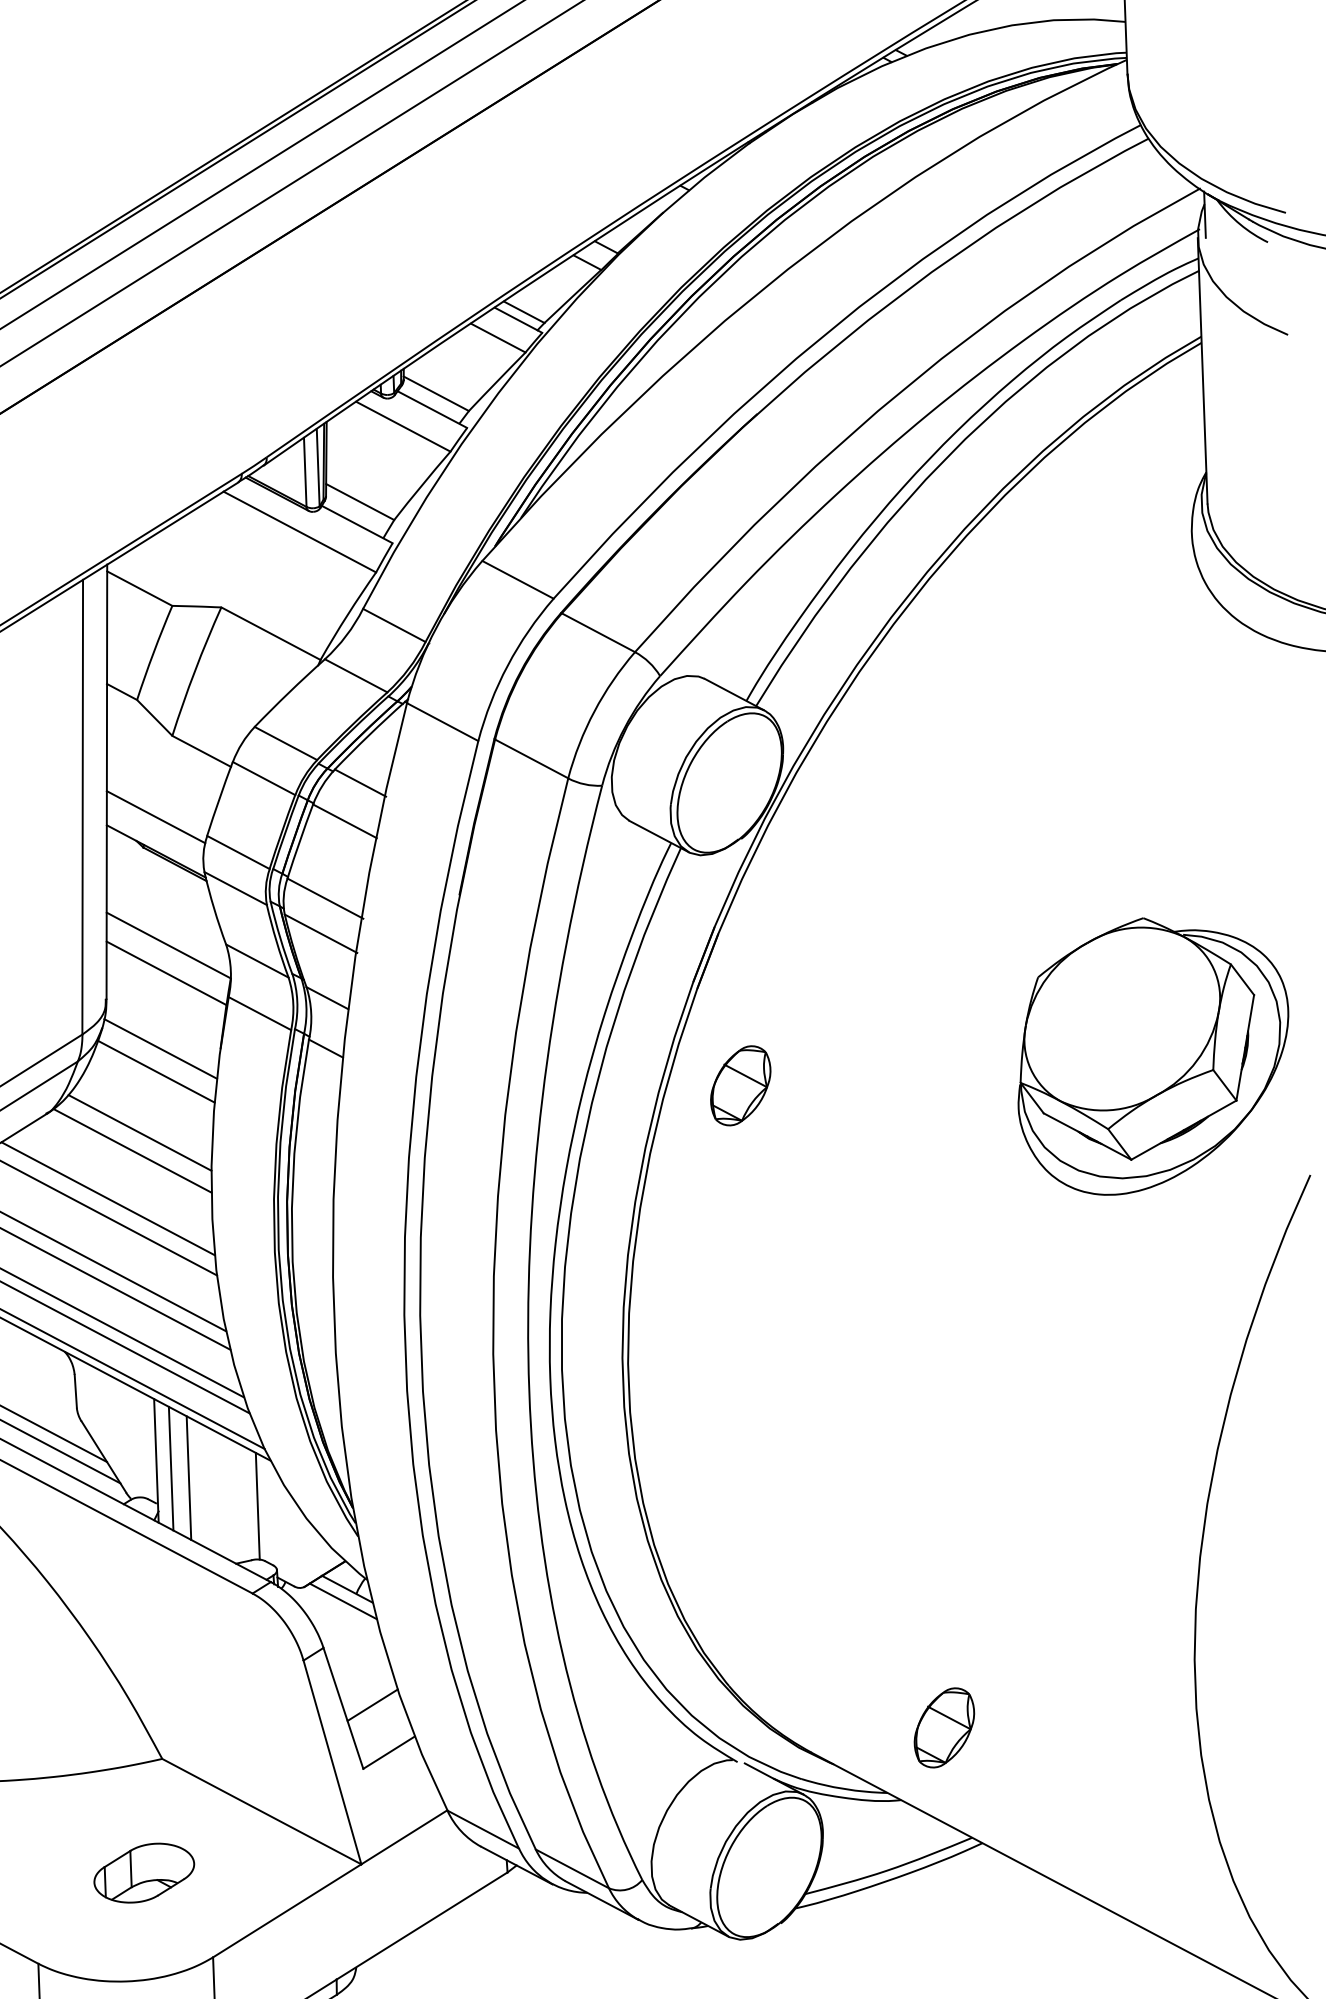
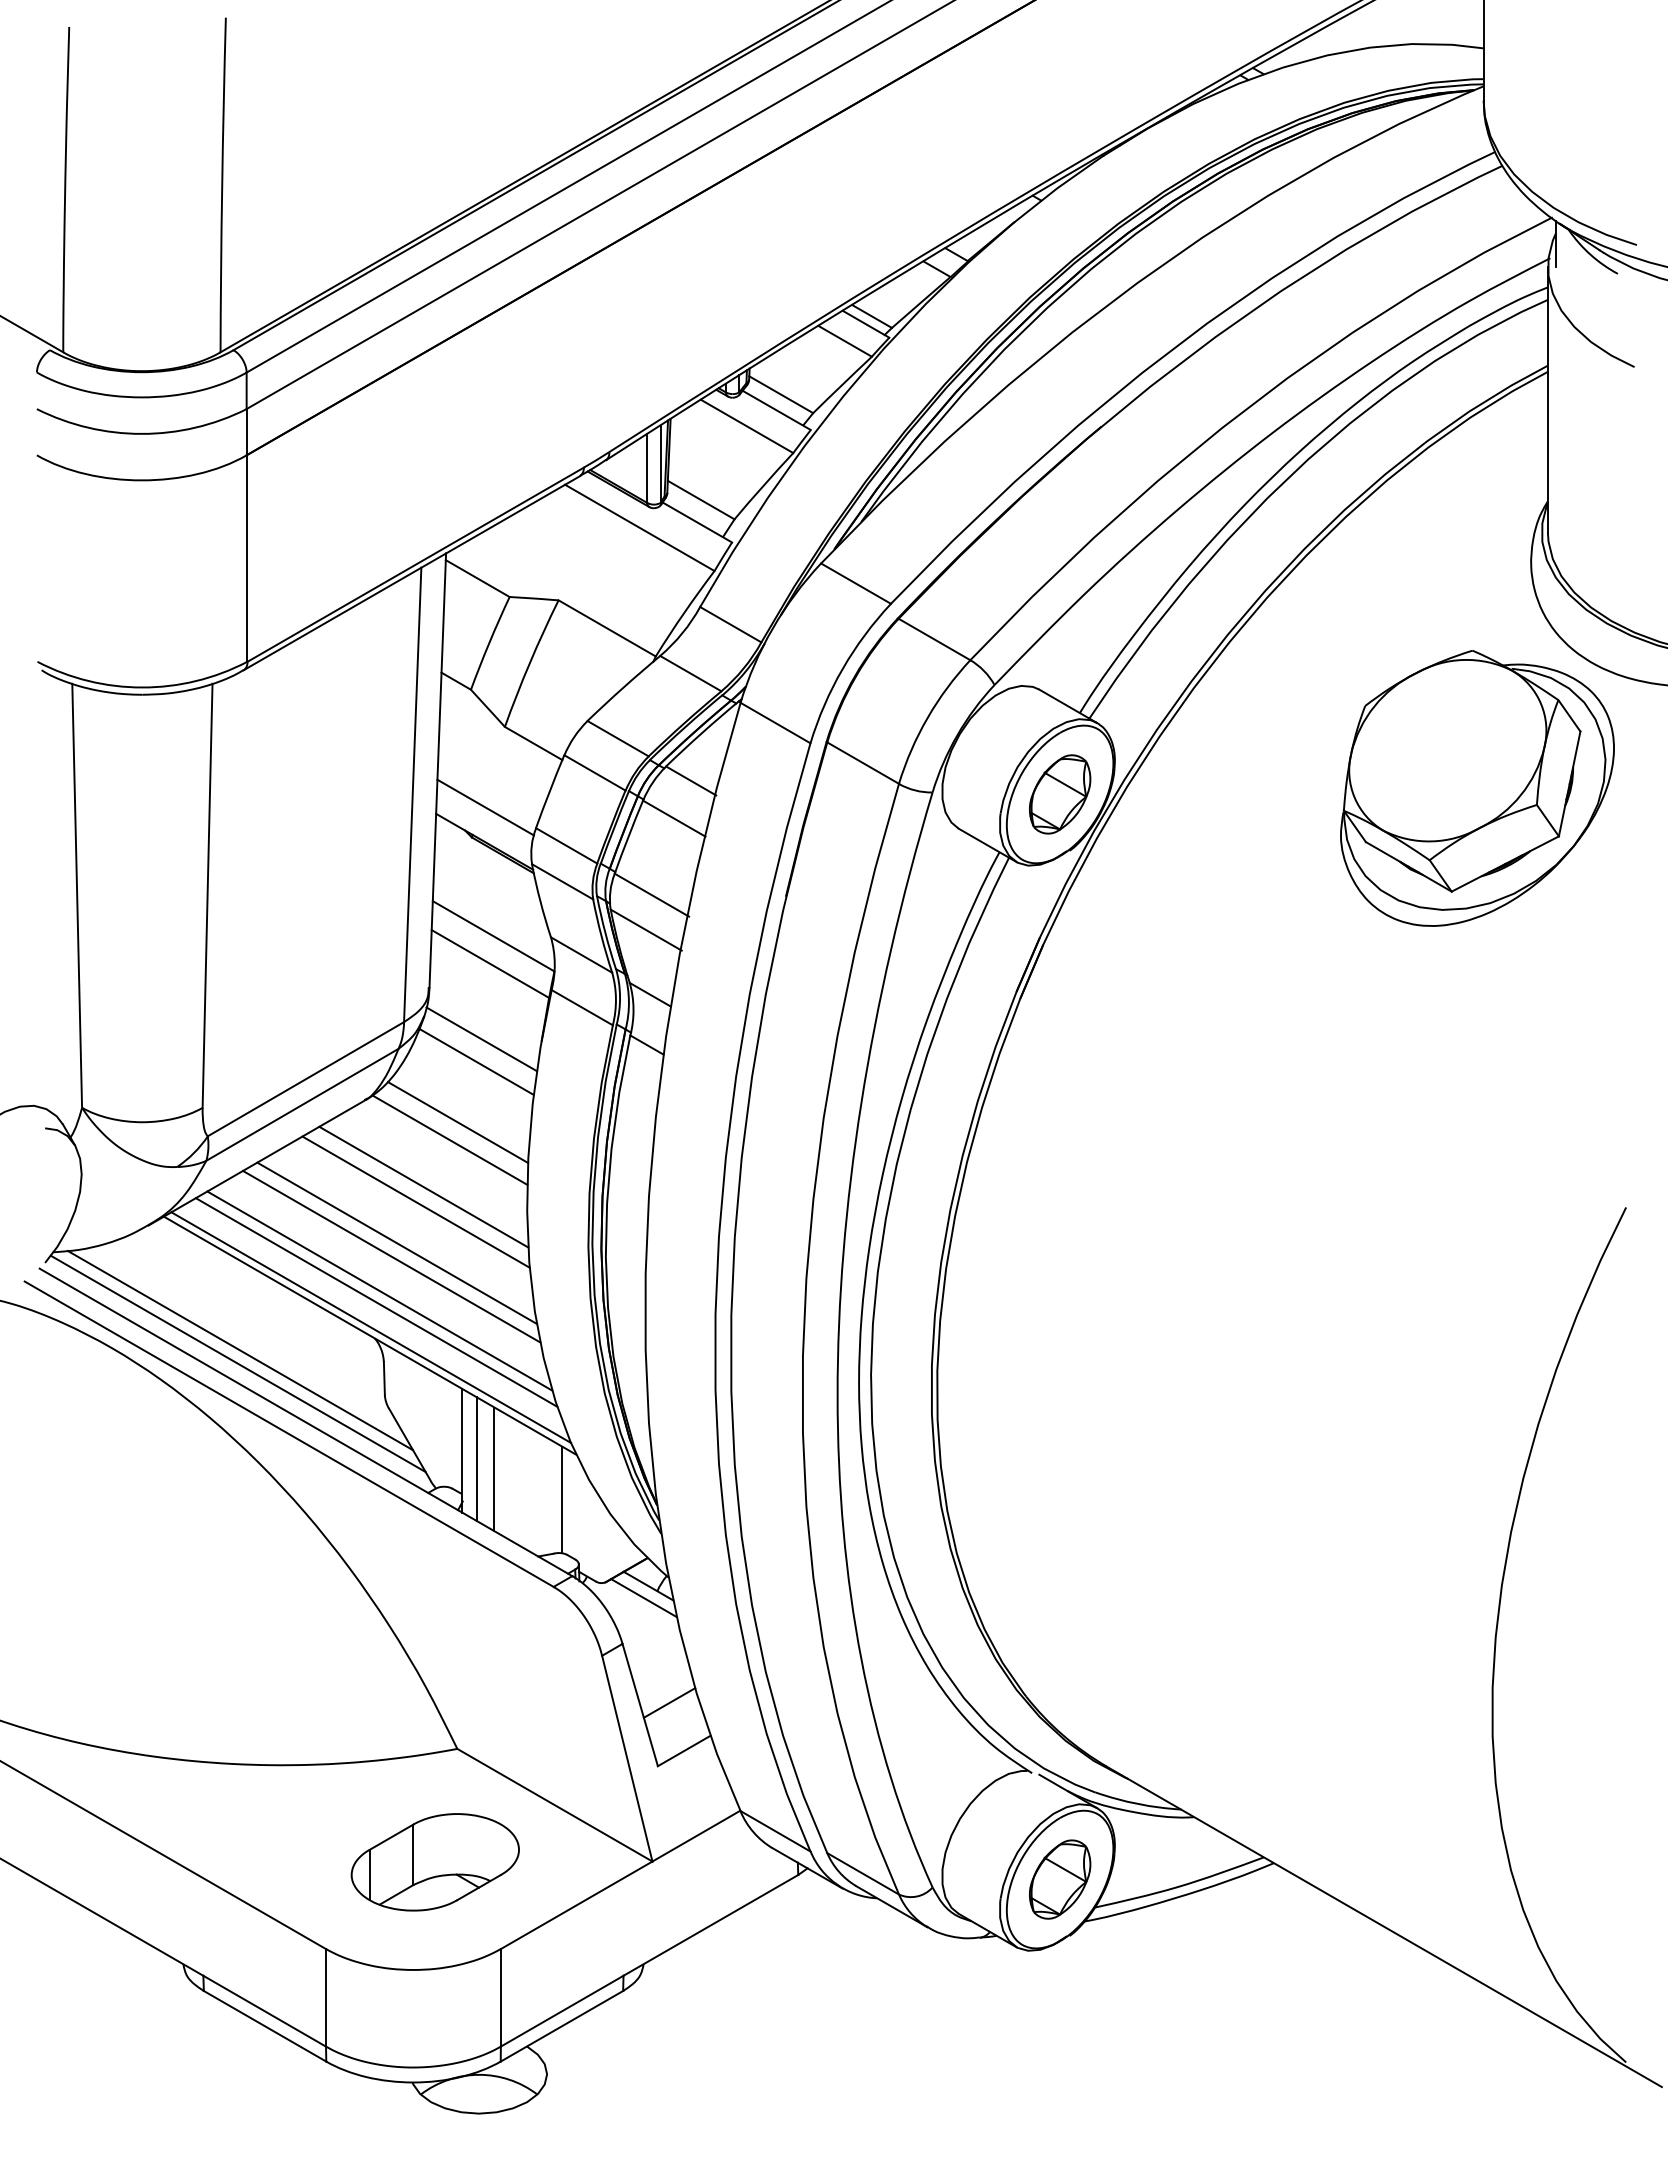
part: (1153, 1055) -> (1477, 788), moved
part: (741, 1085) -> (1060, 794), moved
part: (944, 1727) -> (1060, 1879), moved
part: (143, 1873) -> (434, 1862), size x1.67

